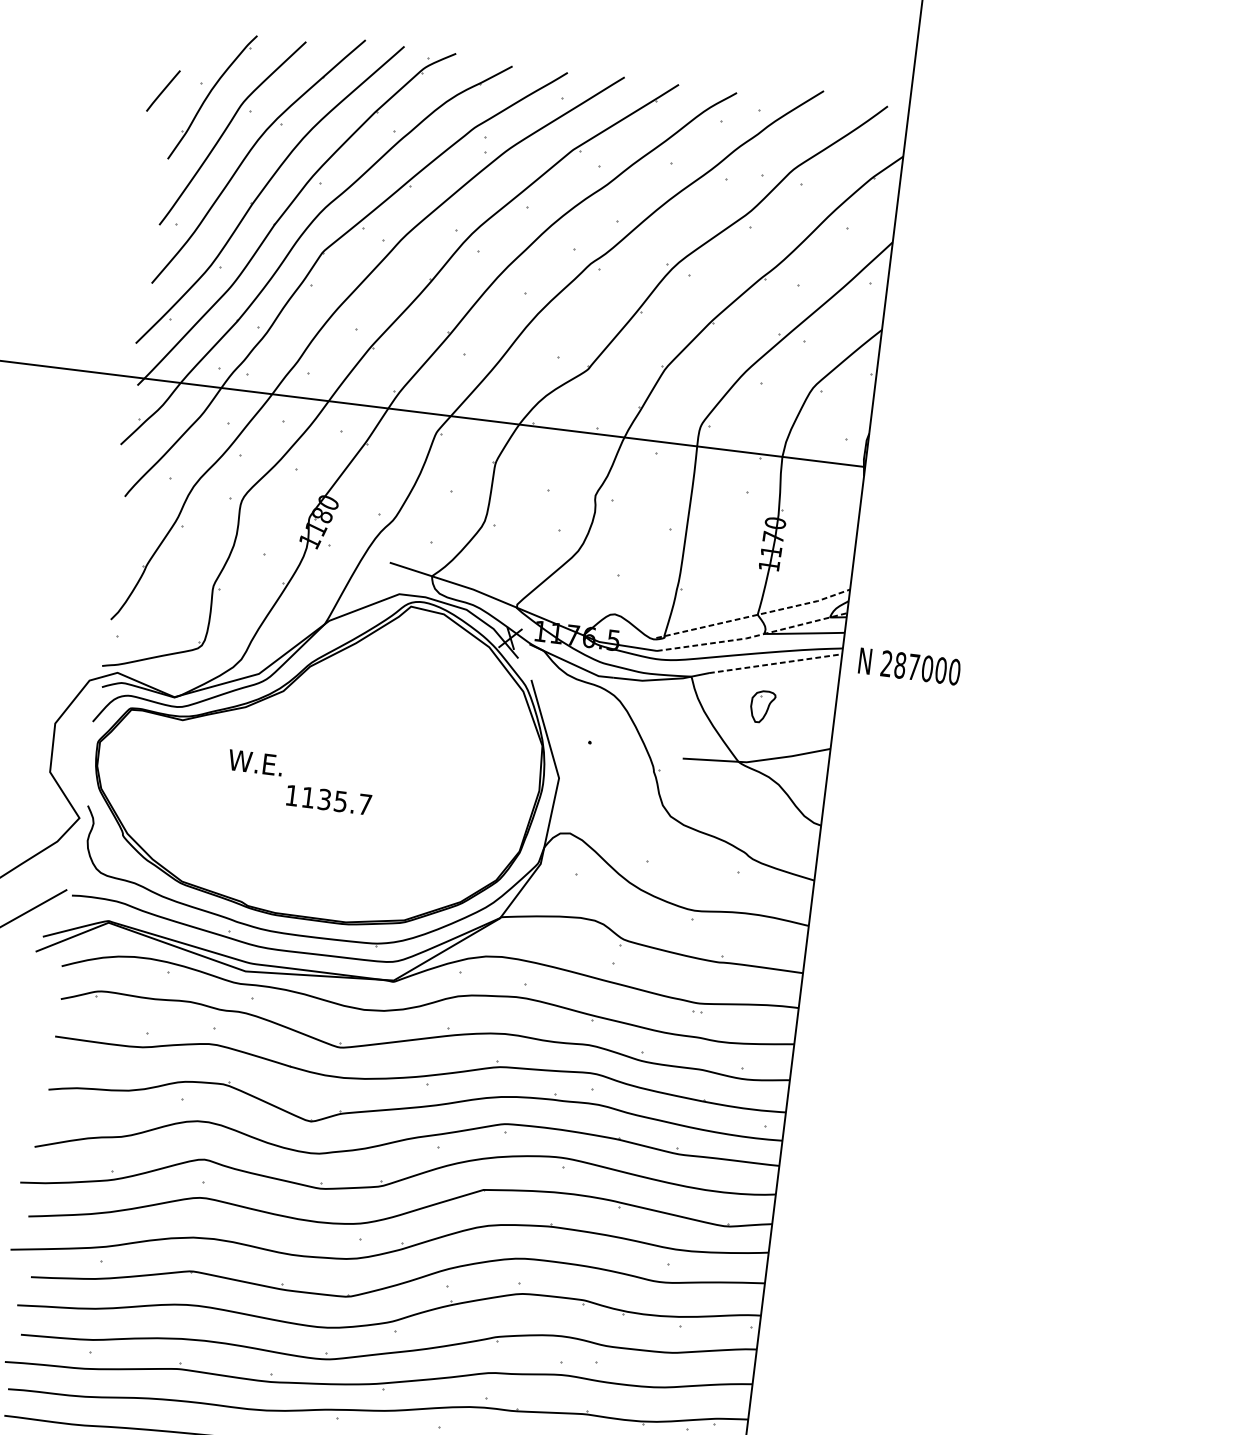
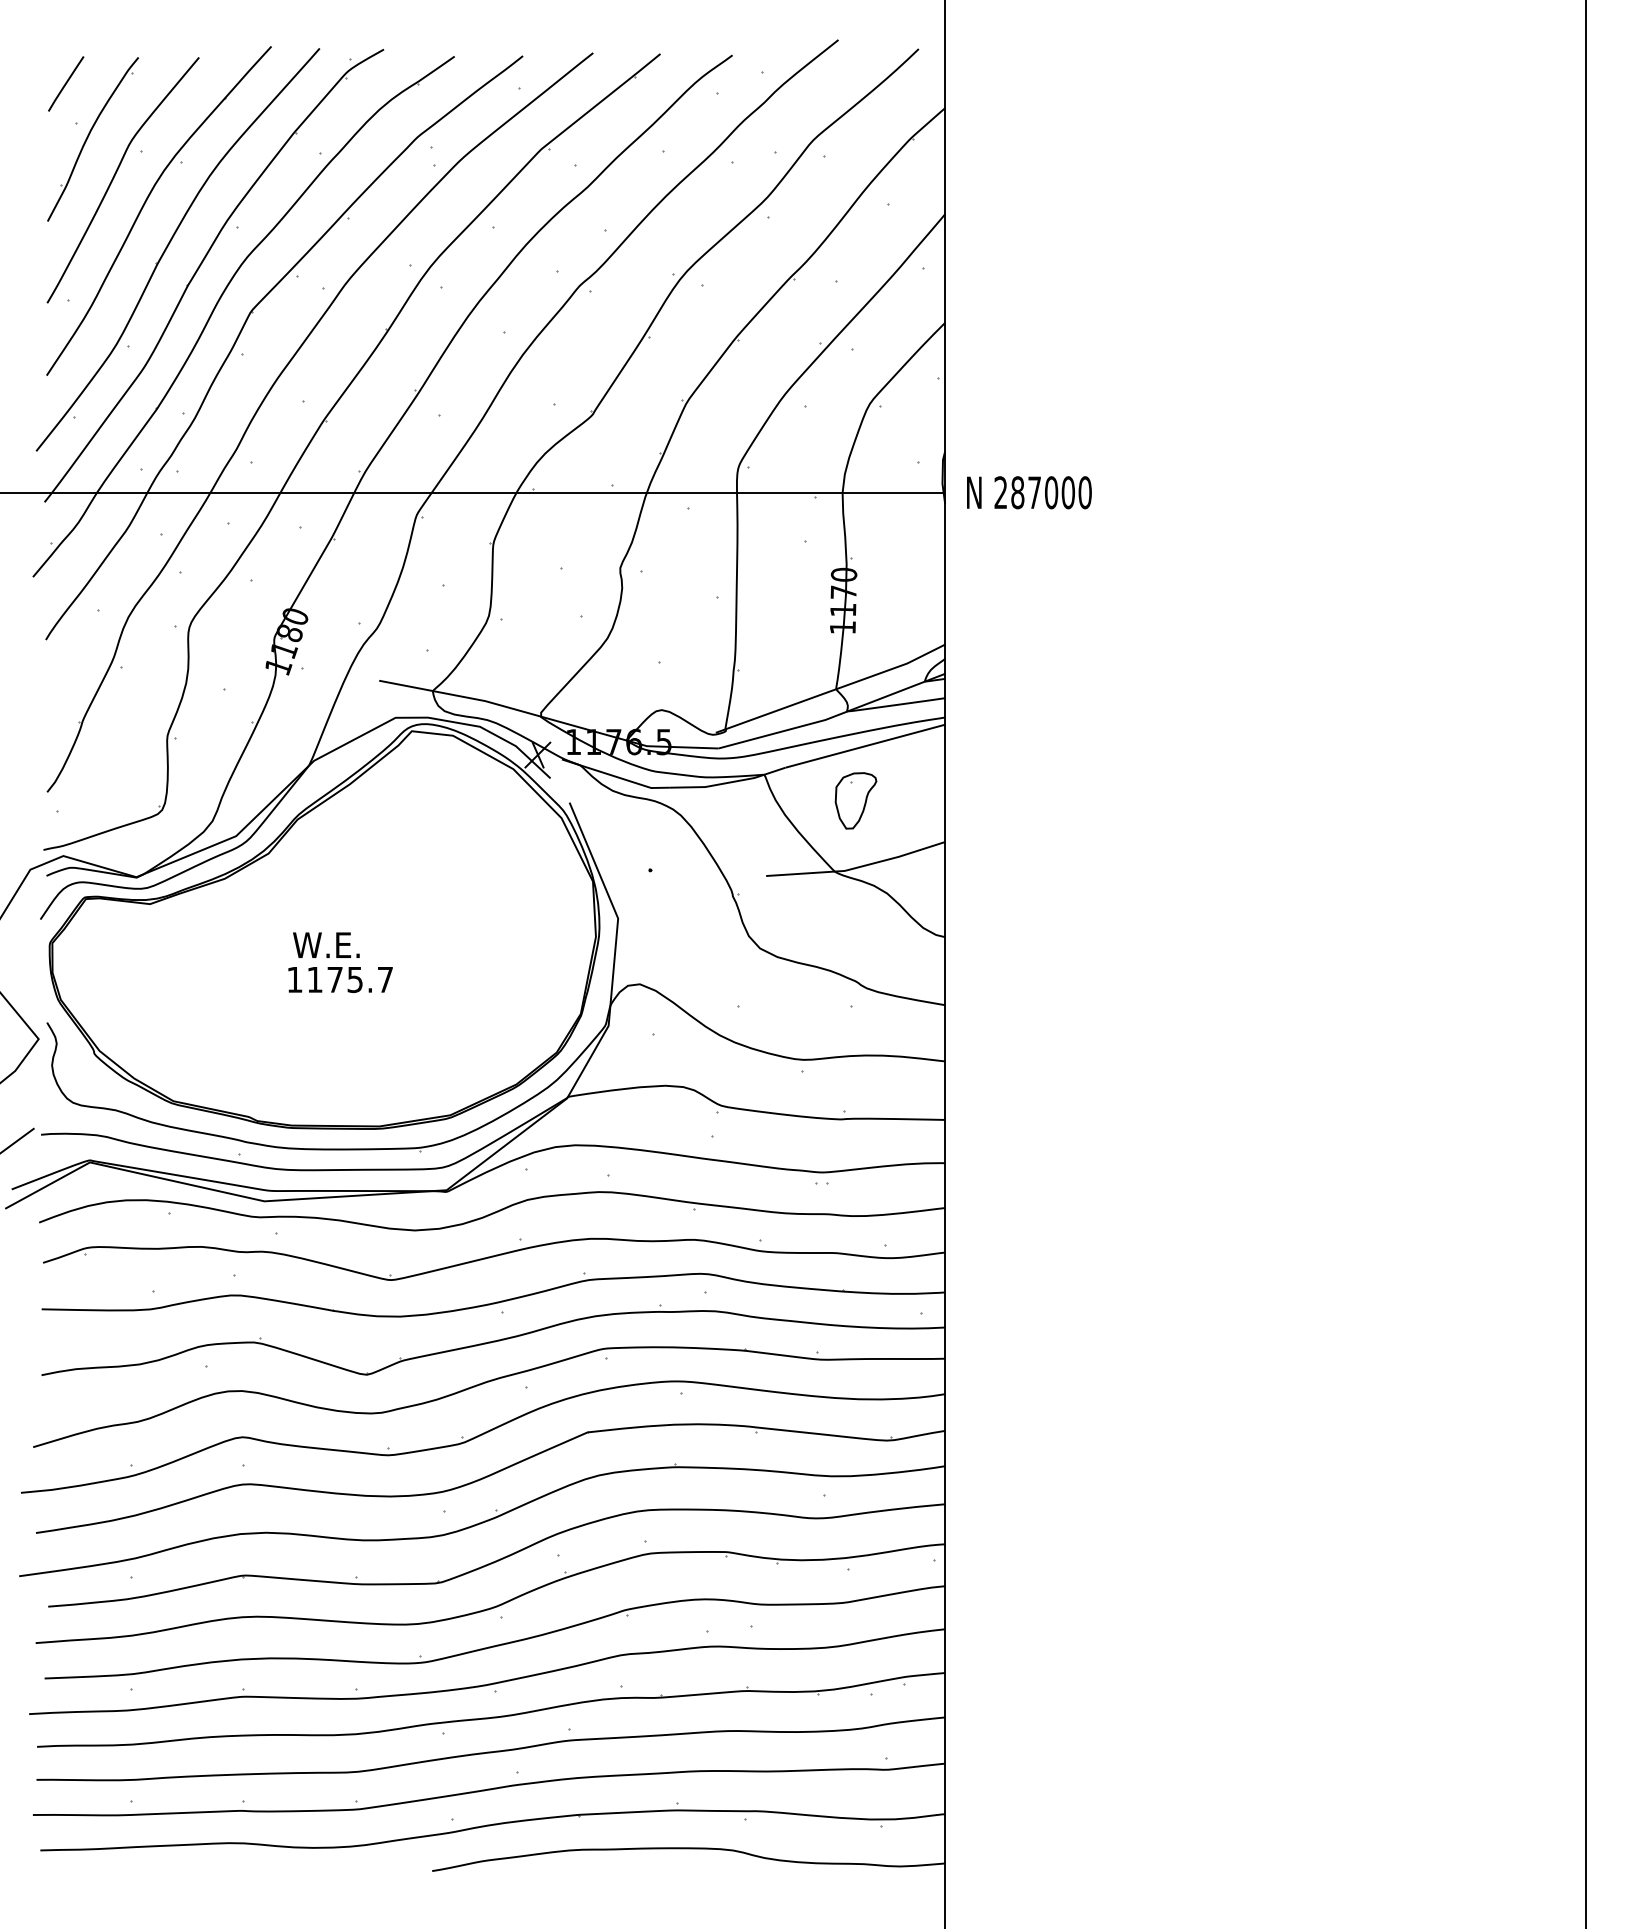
line: (163, 90) -> (66, 83), moved
line: (754, 615) -> (832, 690), dashed -> solid
line: (752, 636) -> (833, 716), dashed -> solid
line: (775, 663) -> (865, 746), dashed -> solid
text: (909, 666) -> (1029, 492), moved
part: (762, 706) -> (855, 800), size x1.43
text: (255, 762) -> (326, 944), moved
text: (324, 799) -> (334, 979), 1135.7 -> 1175.7

